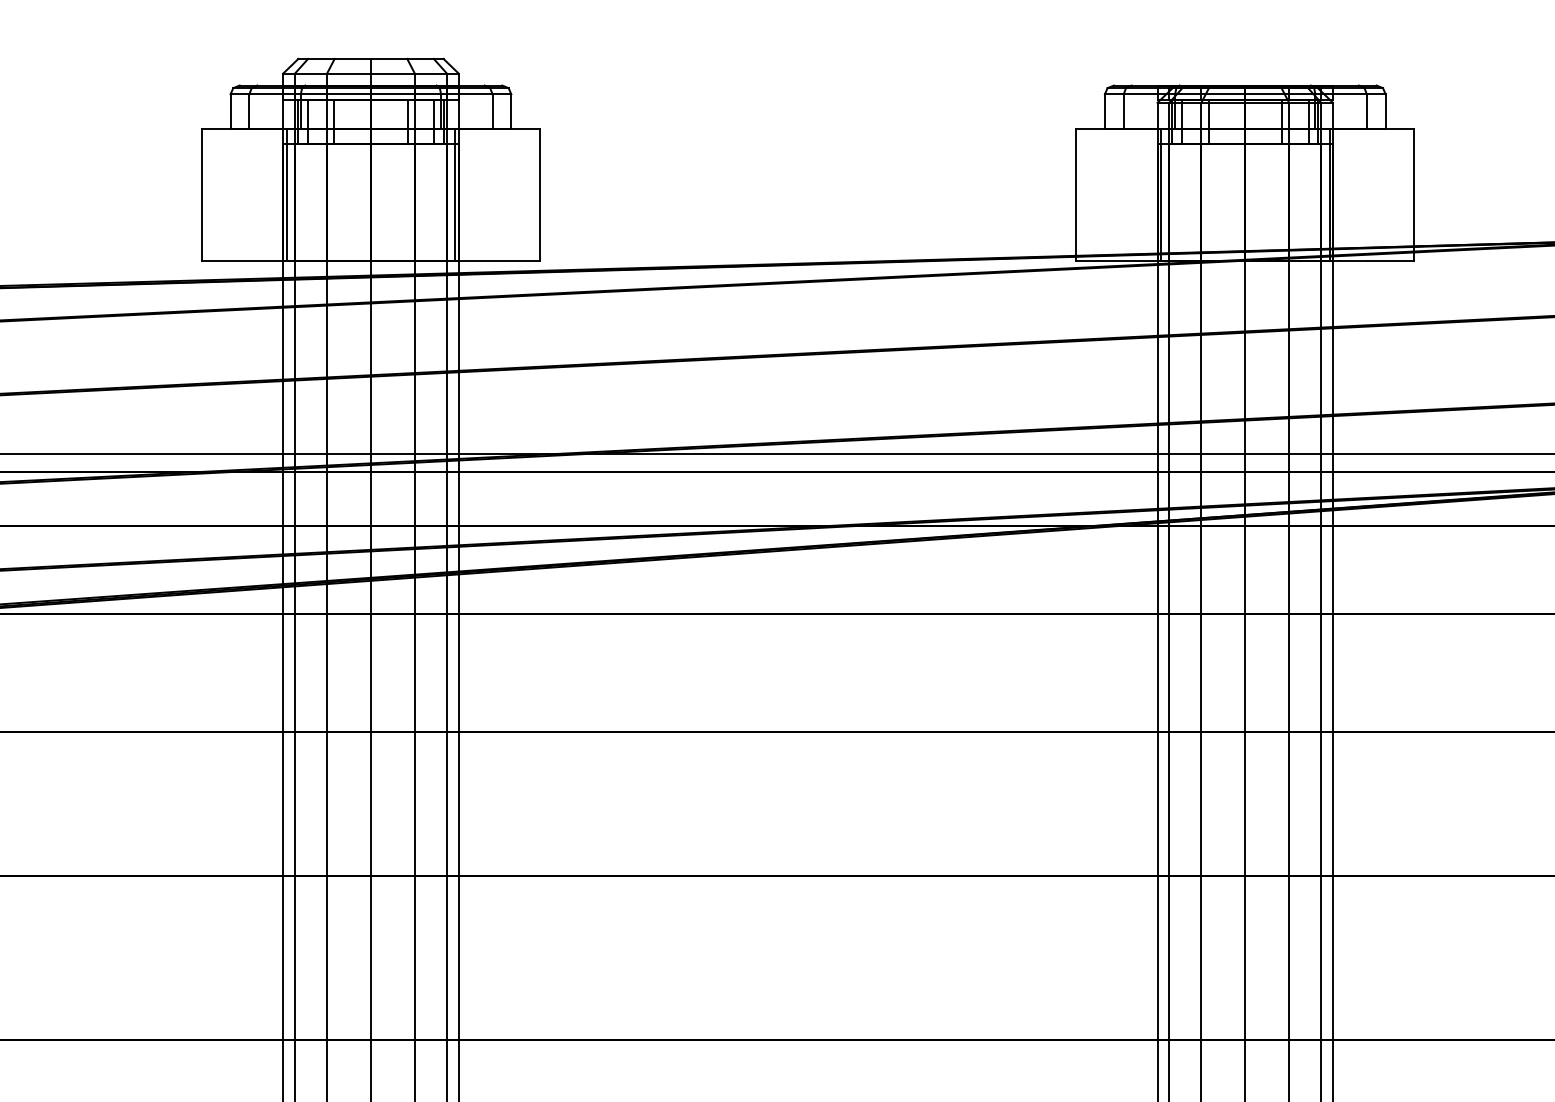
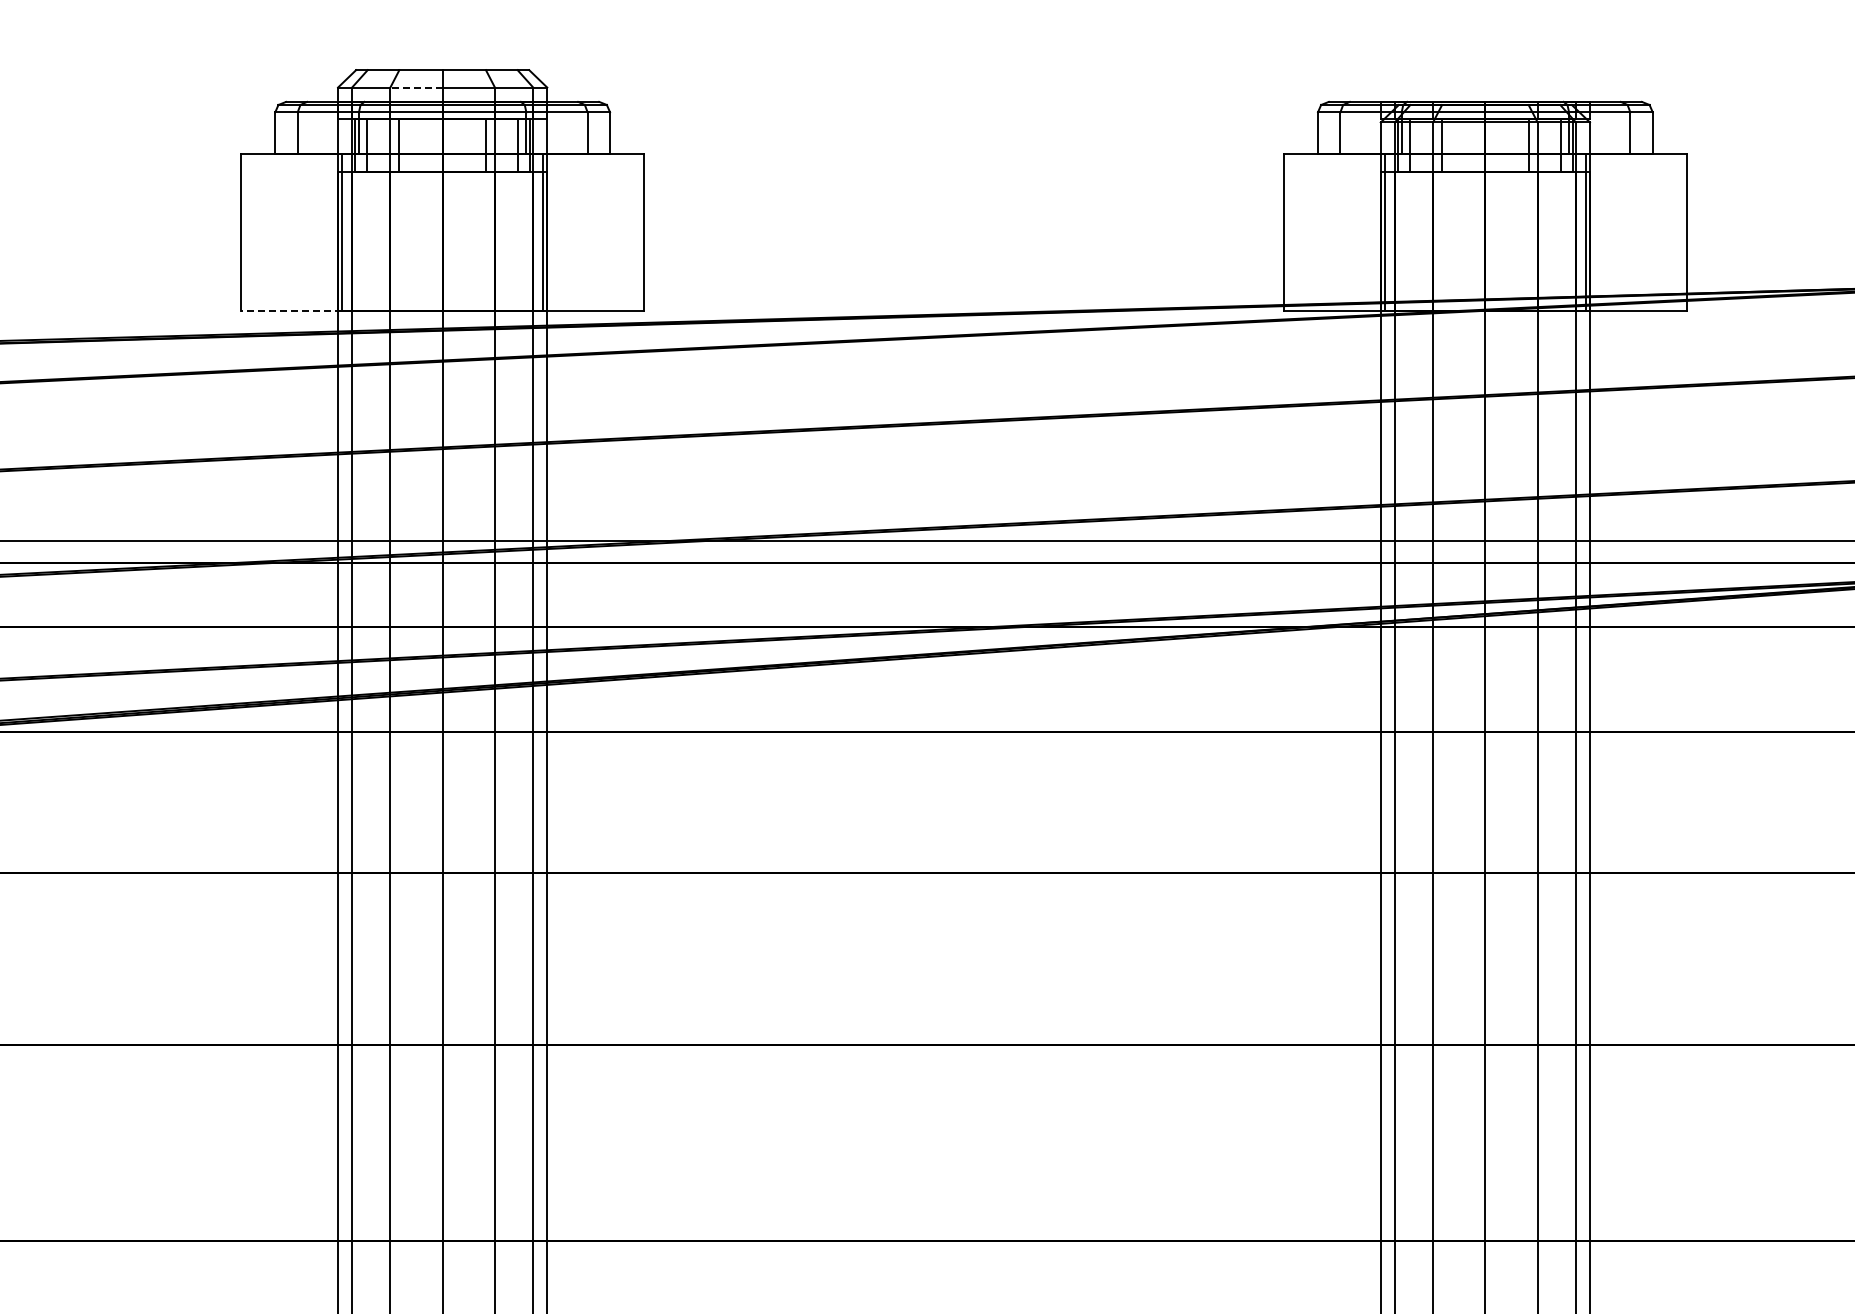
line: (349, 73) -> (416, 87), solid -> dashed
line: (244, 261) -> (291, 311), solid -> dashed

